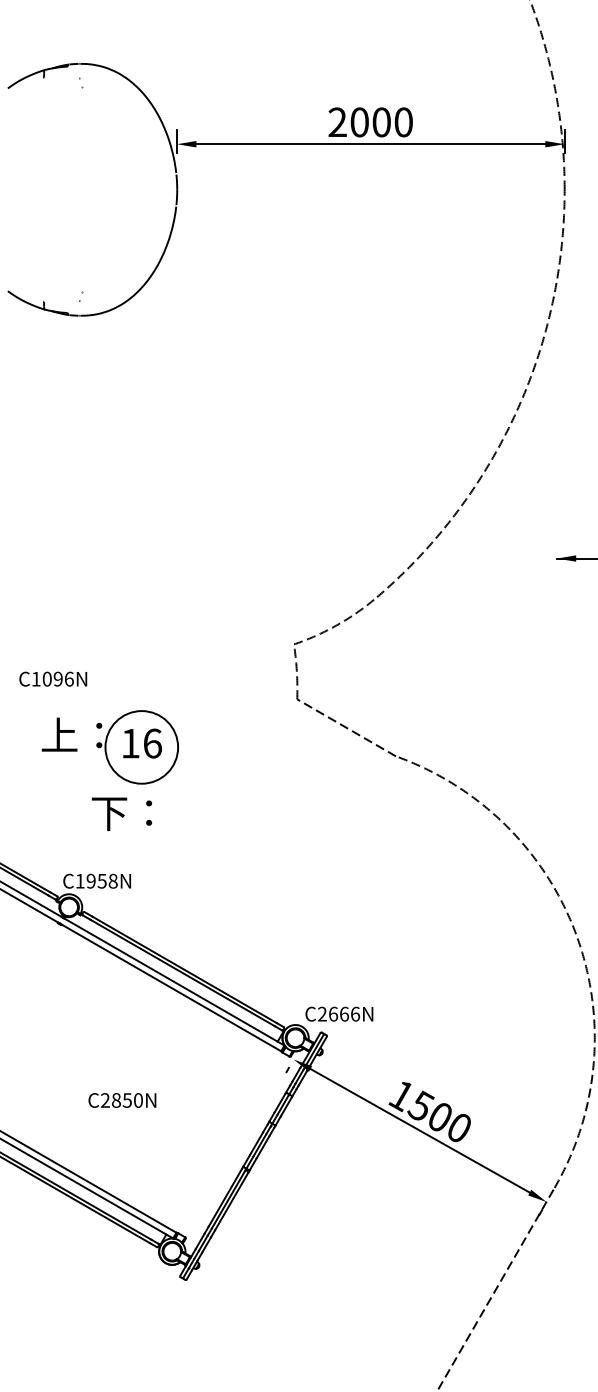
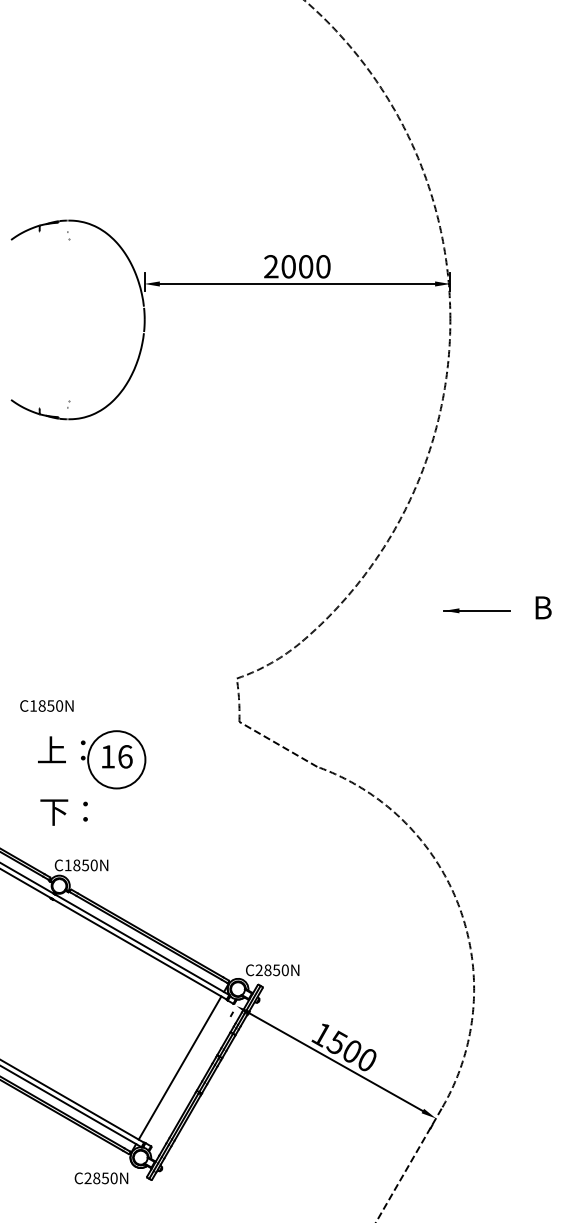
text: (57, 678) -> (50, 705), C1096N -> C1850N
text: (121, 814) -> (63, 812), moved
text: (102, 881) -> (85, 865), C1958N -> C1850N
text: (344, 1014) -> (276, 970), C2666N -> C2850N
text: (122, 1100) -> (101, 1178), moved
line: (221, 1137) -> (179, 1067), added

